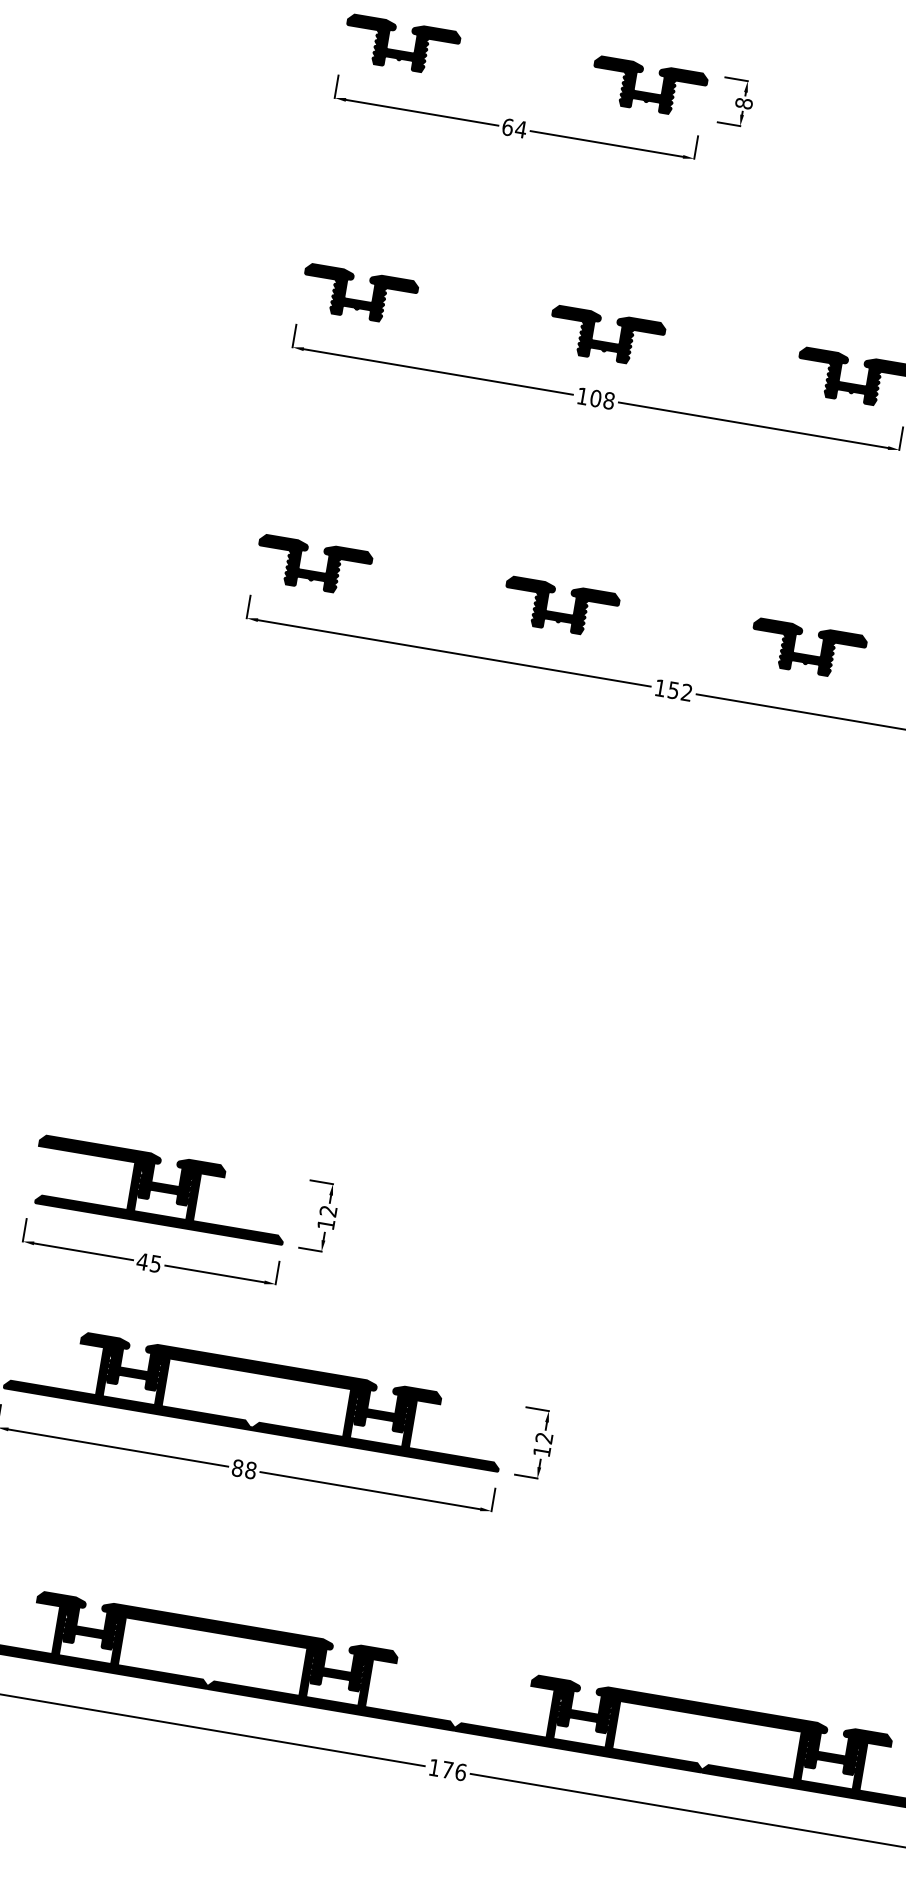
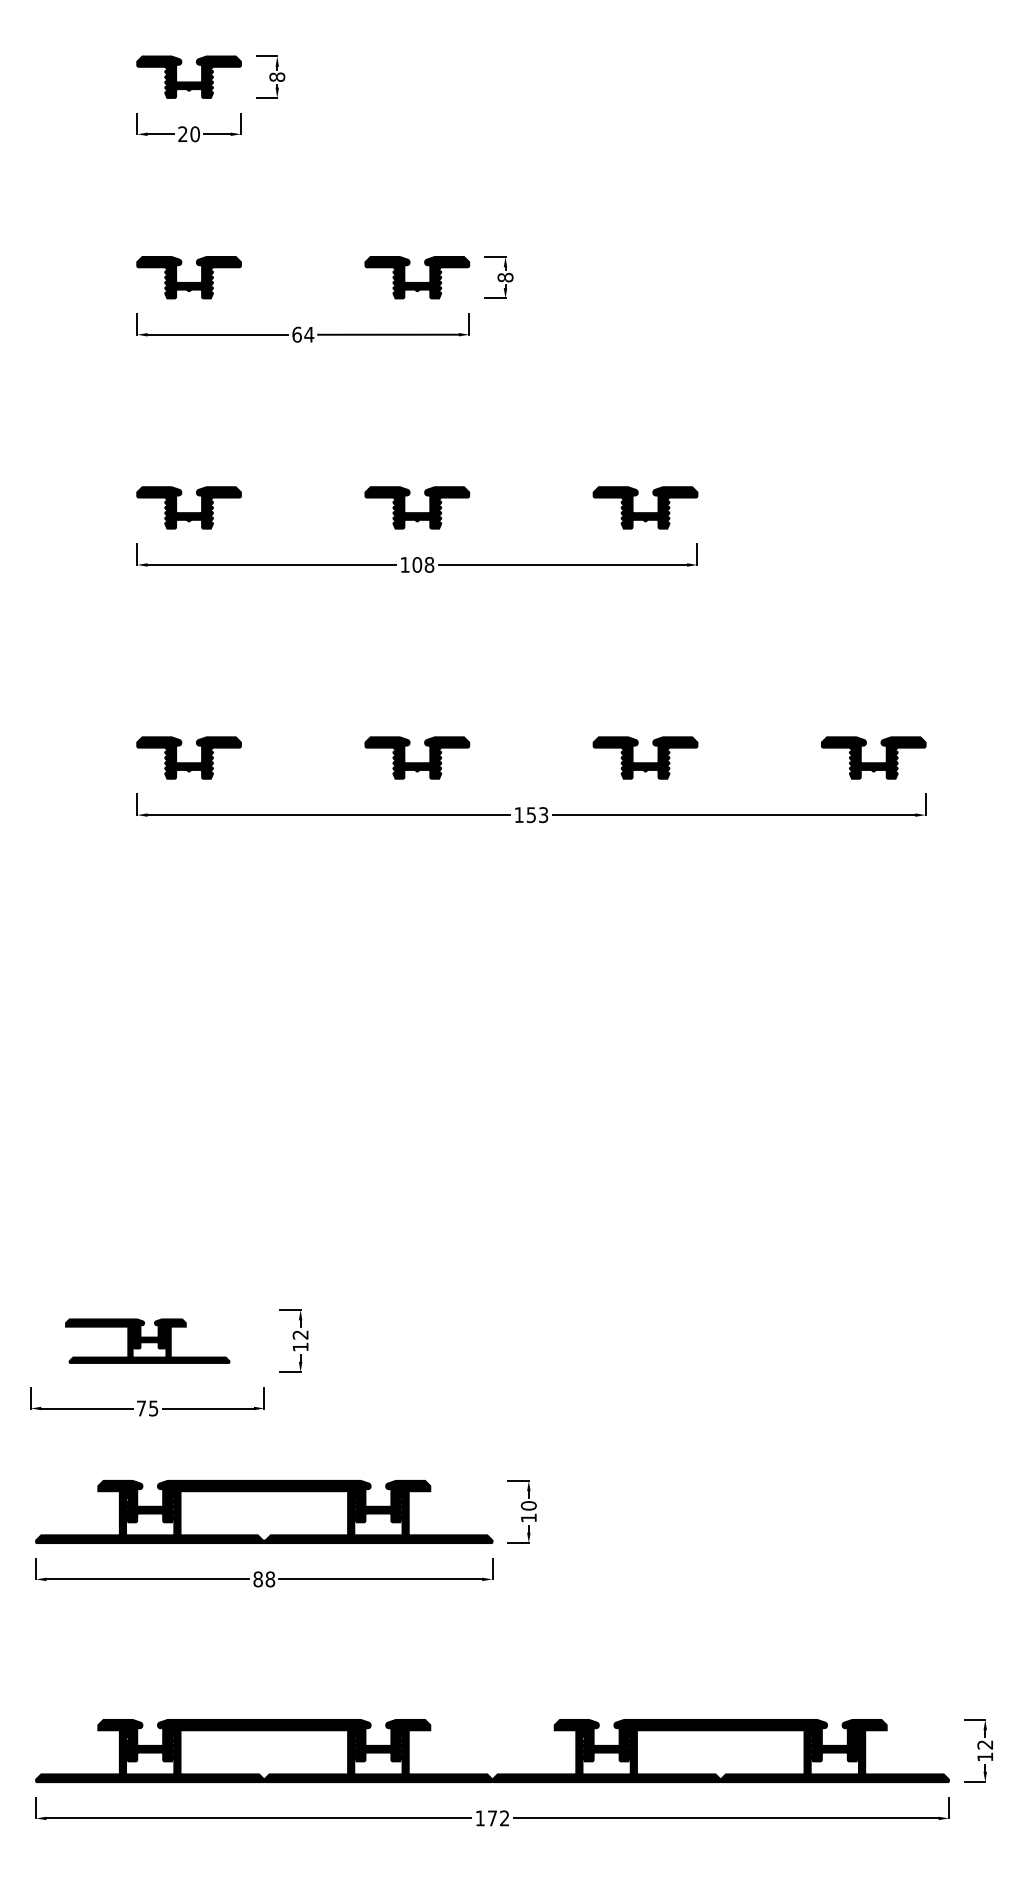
text: (686, 693) -> (543, 815), 152 -> 153
part: (161, 1190) -> (147, 1341), size x0.7
text: (142, 1261) -> (141, 1408), 45 -> 75
text: (544, 1437) -> (528, 1505), 12 -> 10
text: (460, 1772) -> (504, 1818), 176 -> 172

